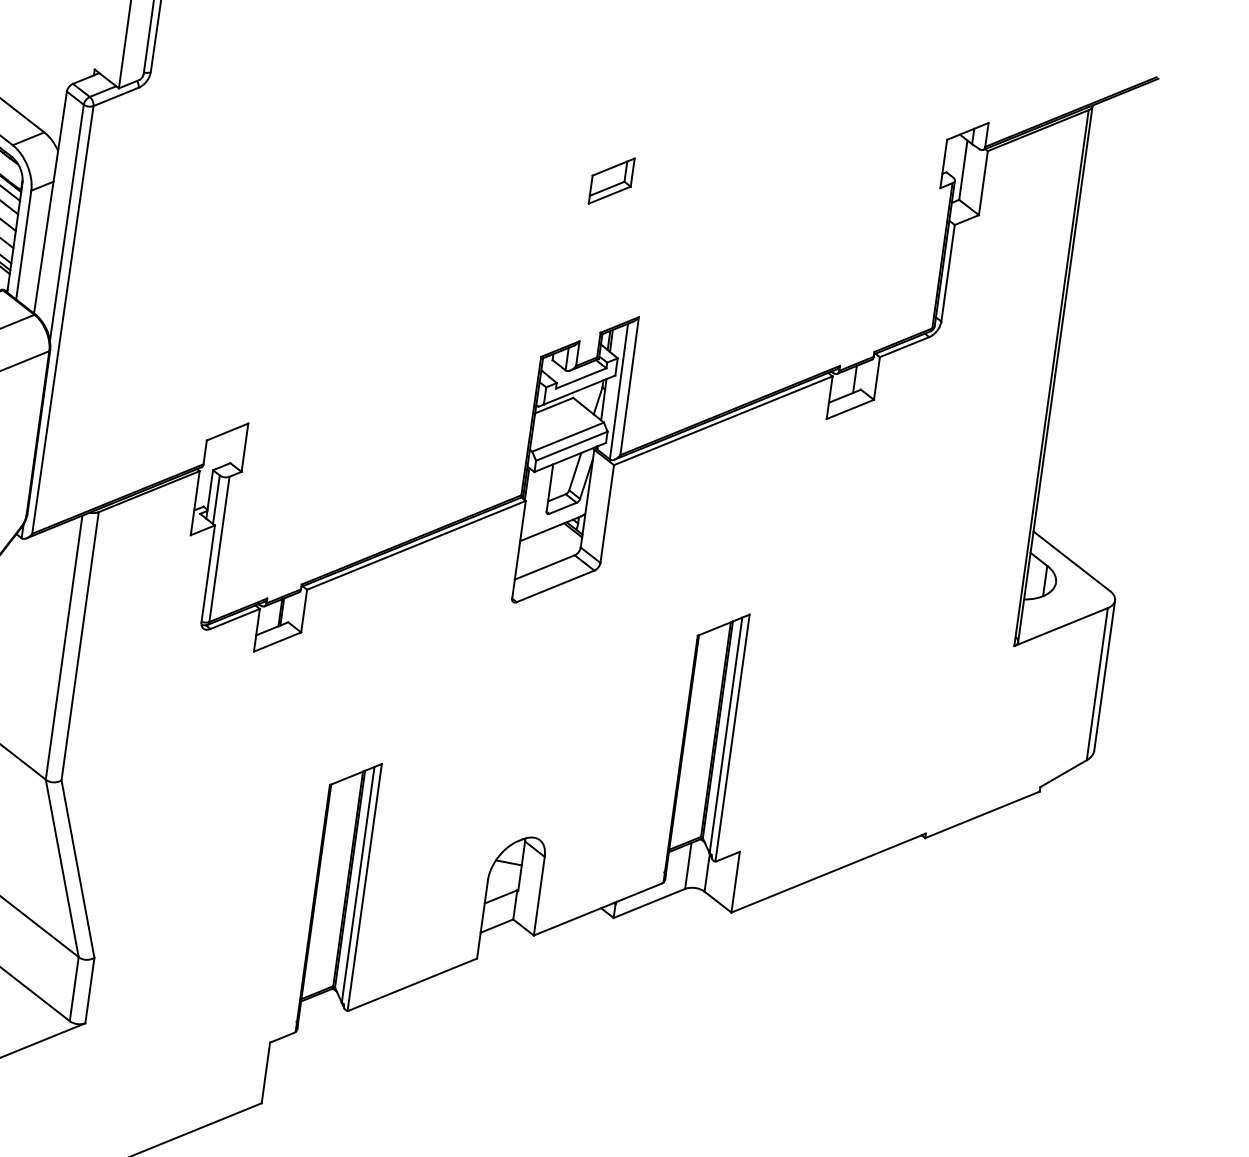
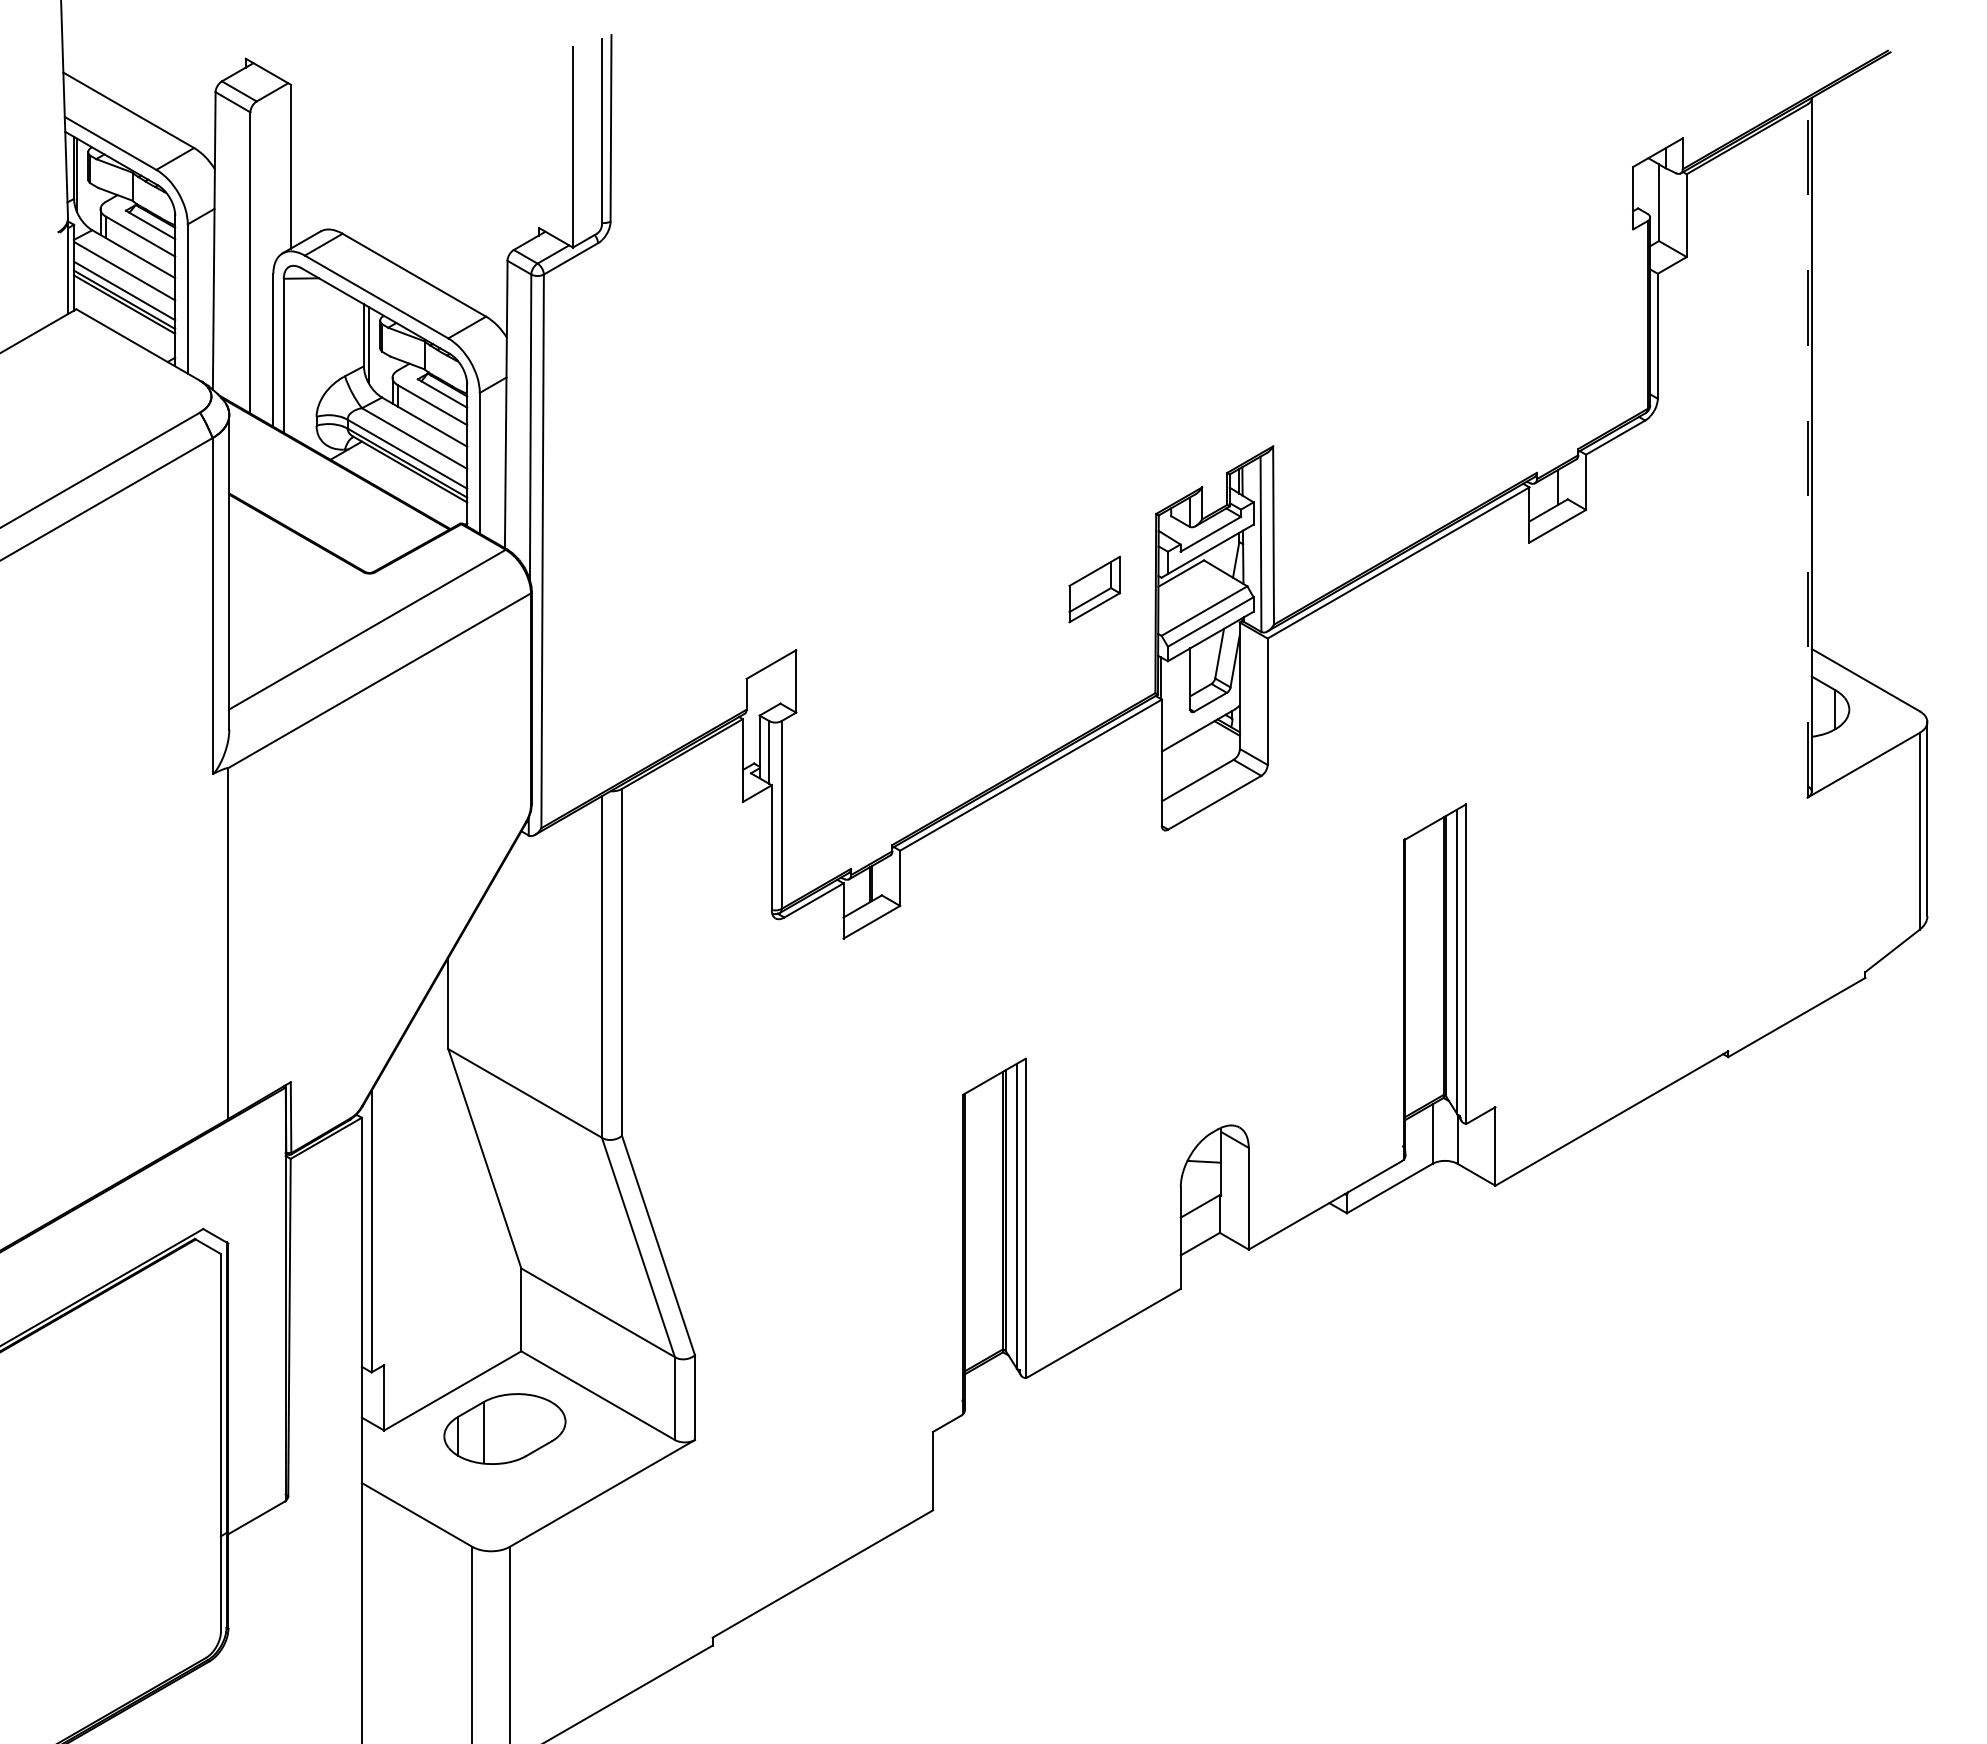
part: (611, 181) -> (1094, 589), moved
line: (1051, 378) -> (1807, 451), solid -> dashed

